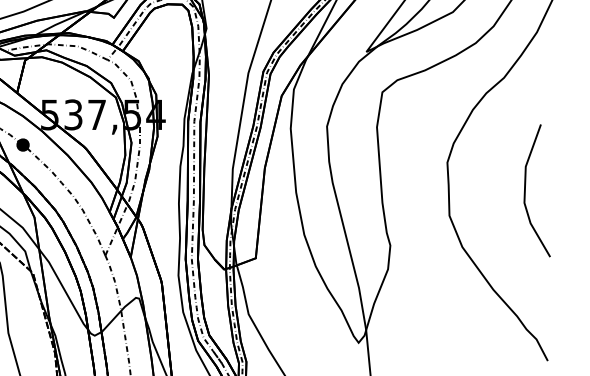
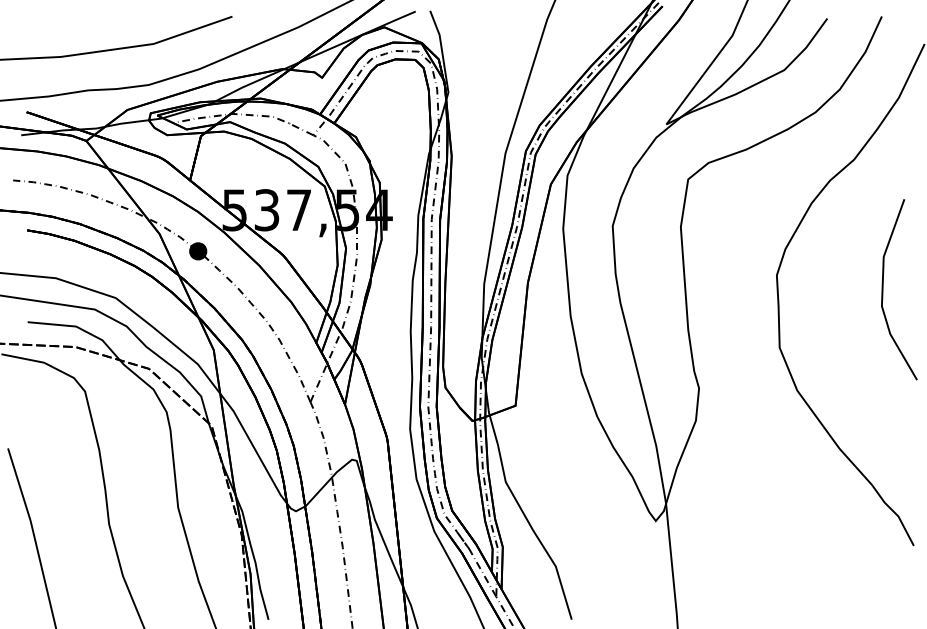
line: (525, 190) -> (883, 289), moved

